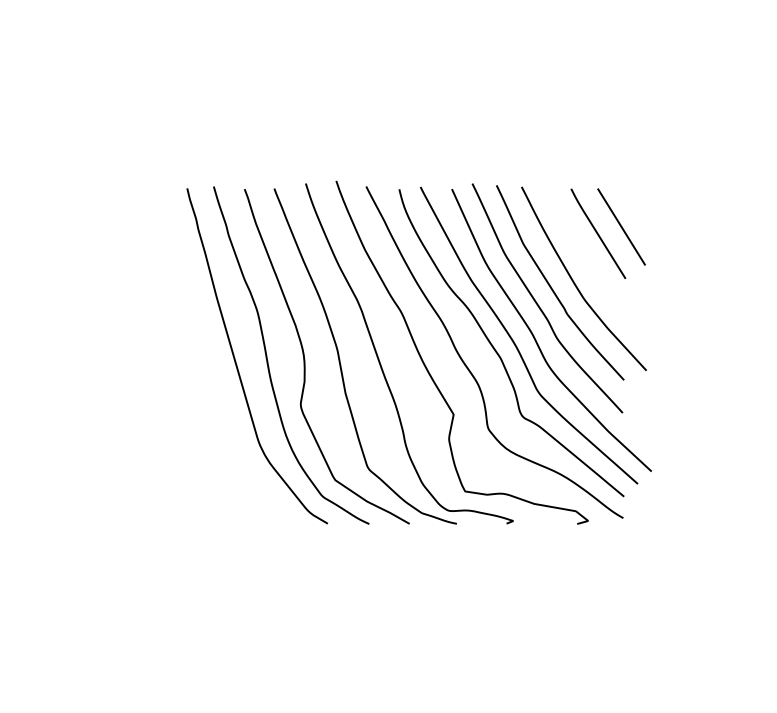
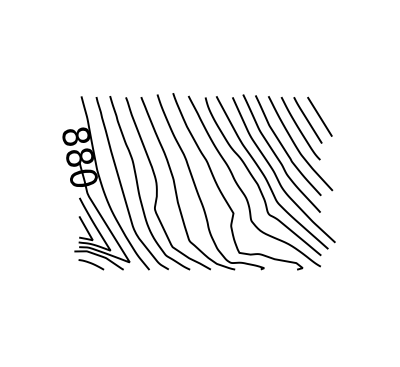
curve: (581, 249) -> (299, 128), added
part: (204, 356) -> (105, 183), added

